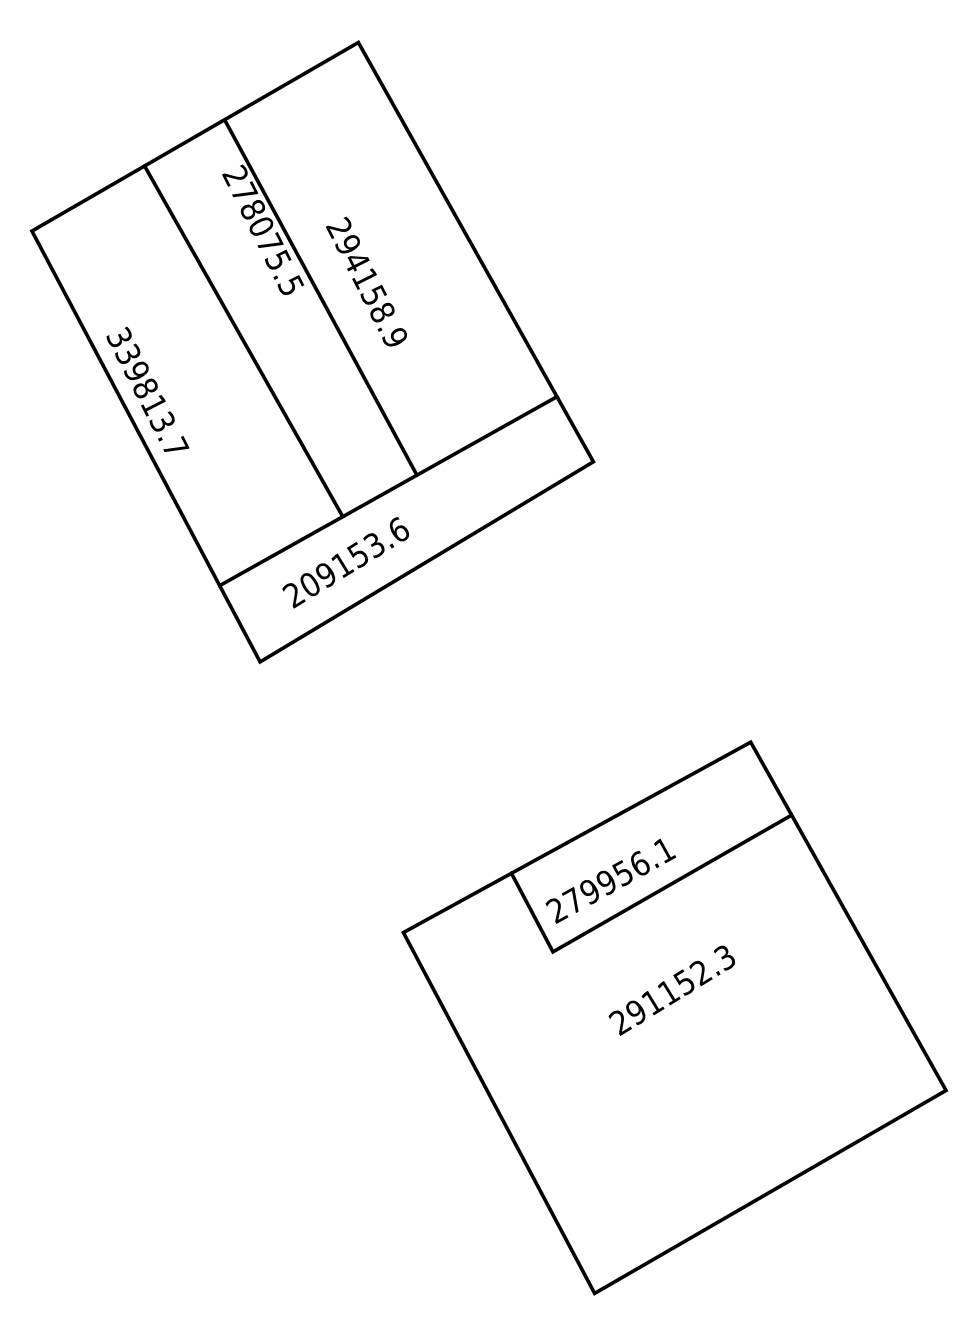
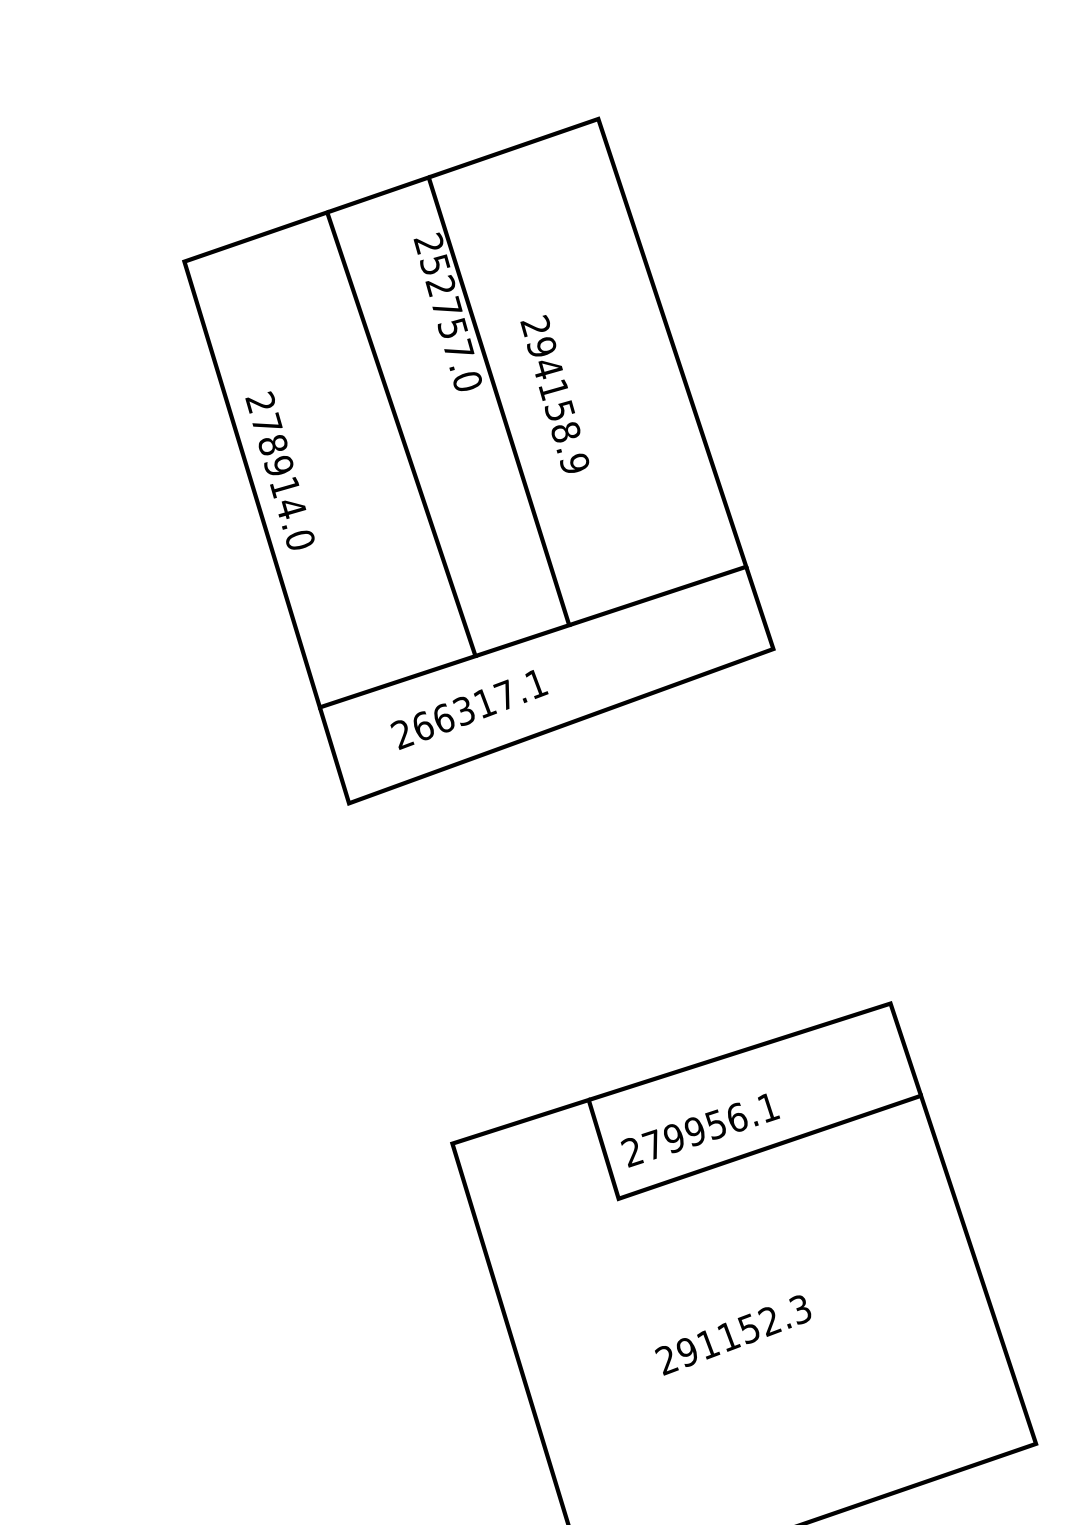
text: (267, 237) -> (451, 321), 278075.5 -> 252757.0
text: (147, 391) -> (280, 470), 339813.7 -> 278914.0
text: (355, 556) -> (481, 704), 209153.6 -> 266317.1
text: (671, 990) -> (732, 1335), moved

